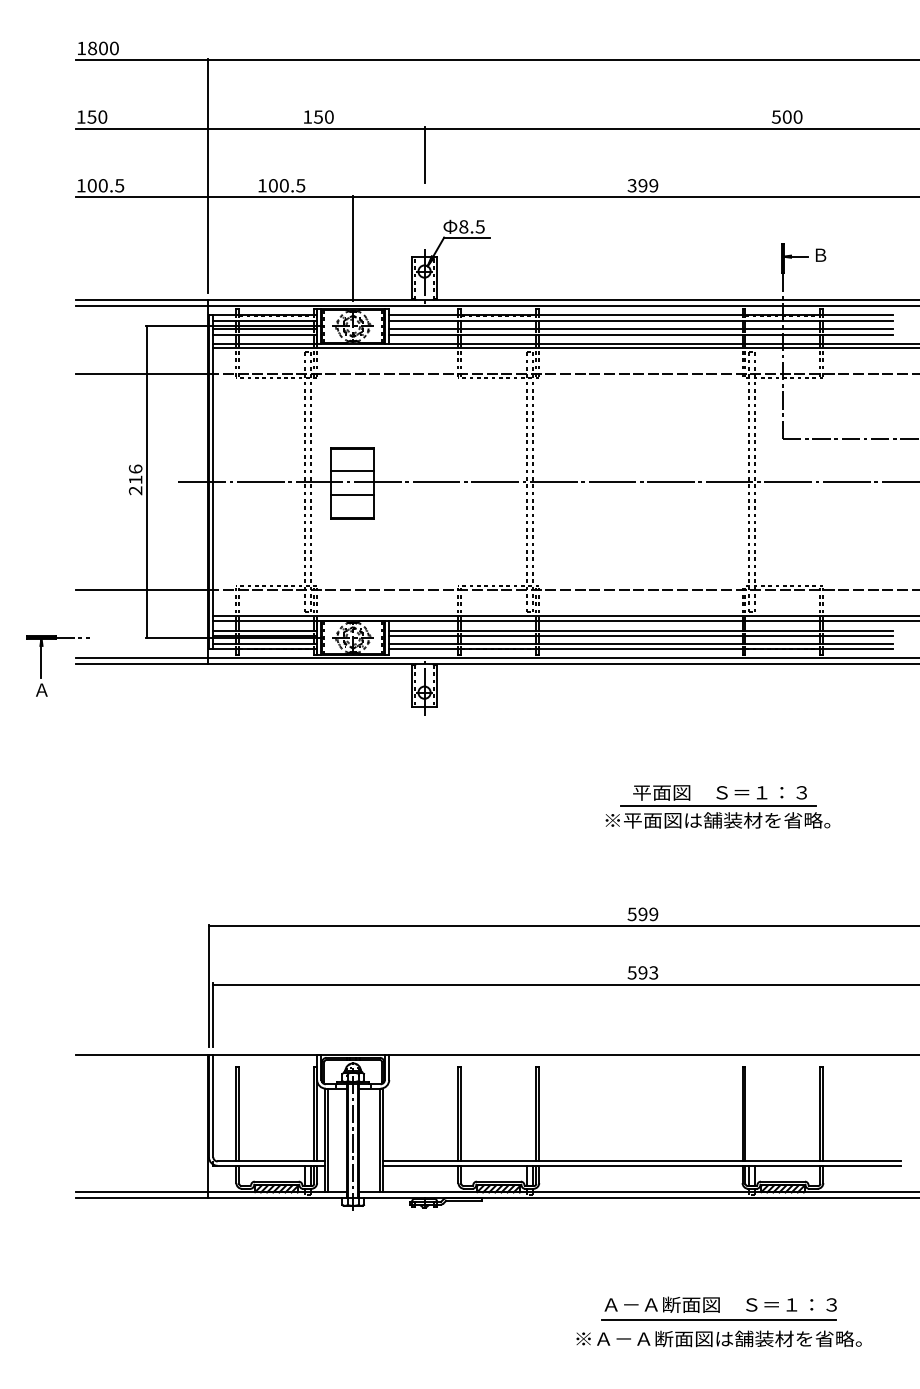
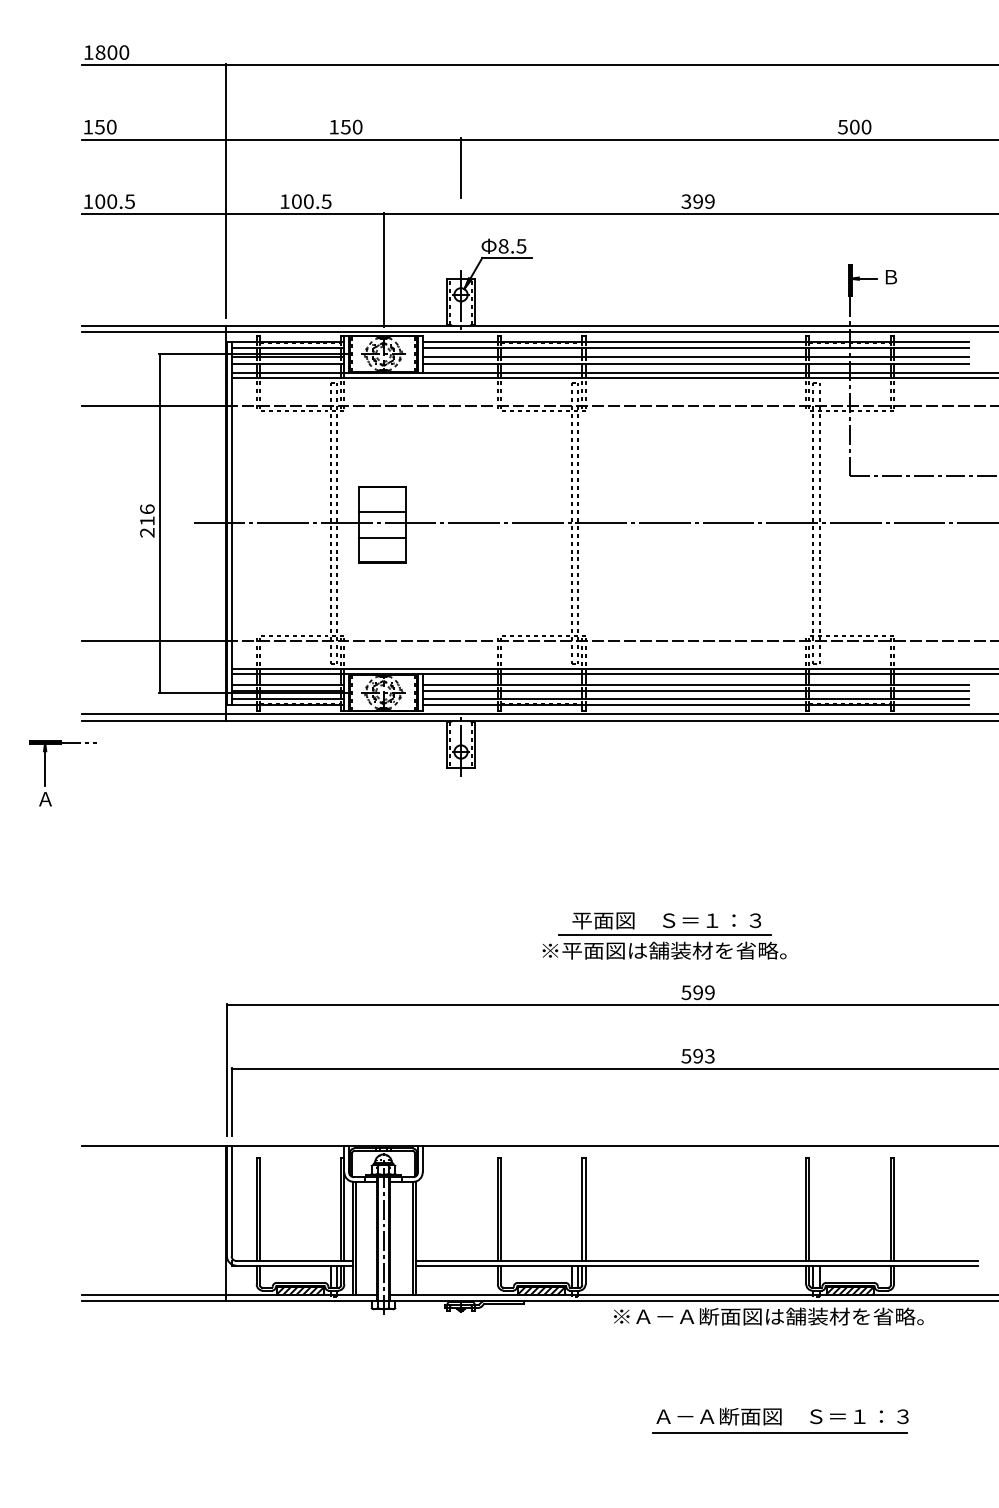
part: (41, 666) -> (45, 773), moved
part: (717, 806) -> (664, 935), moved
text: (718, 1338) -> (768, 1316), moved

